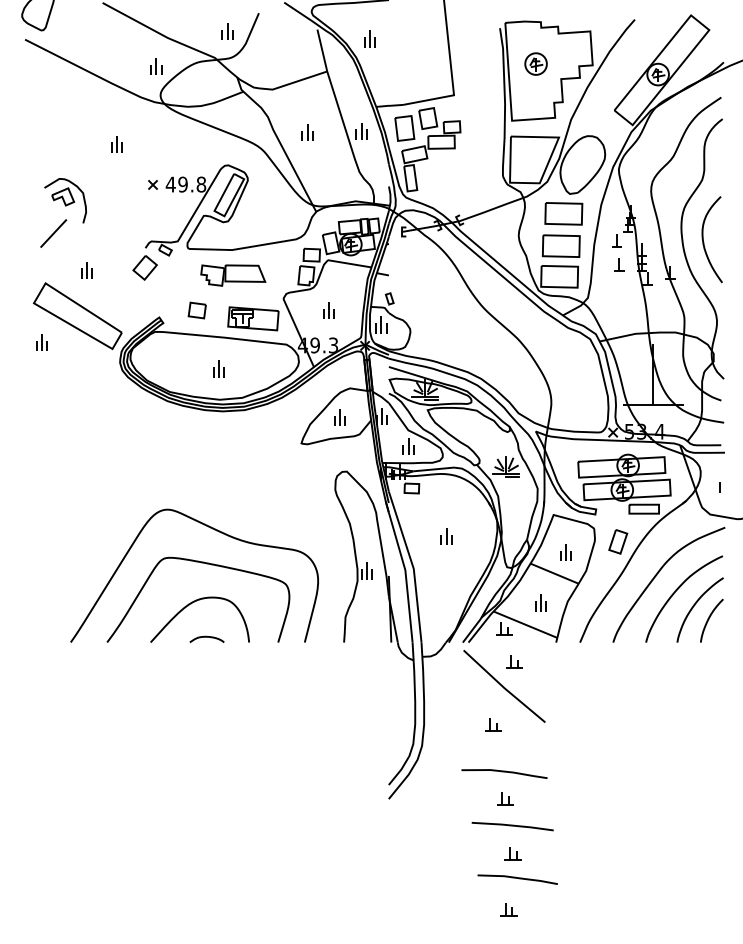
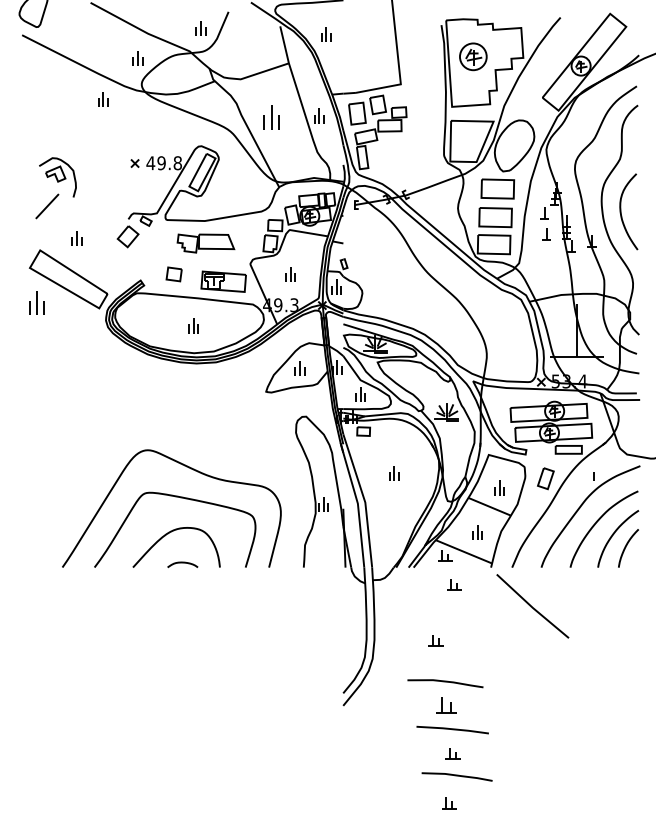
part: (535, 63) -> (472, 56), size x1.4
part: (307, 132) -> (271, 117), size x1.6
part: (116, 144) -> (102, 99), moved
part: (41, 342) -> (36, 302), size x1.6
line: (719, 487) -> (593, 476), moved
line: (504, 686) -> (532, 606), moved
part: (505, 798) -> (446, 705), size x1.4

